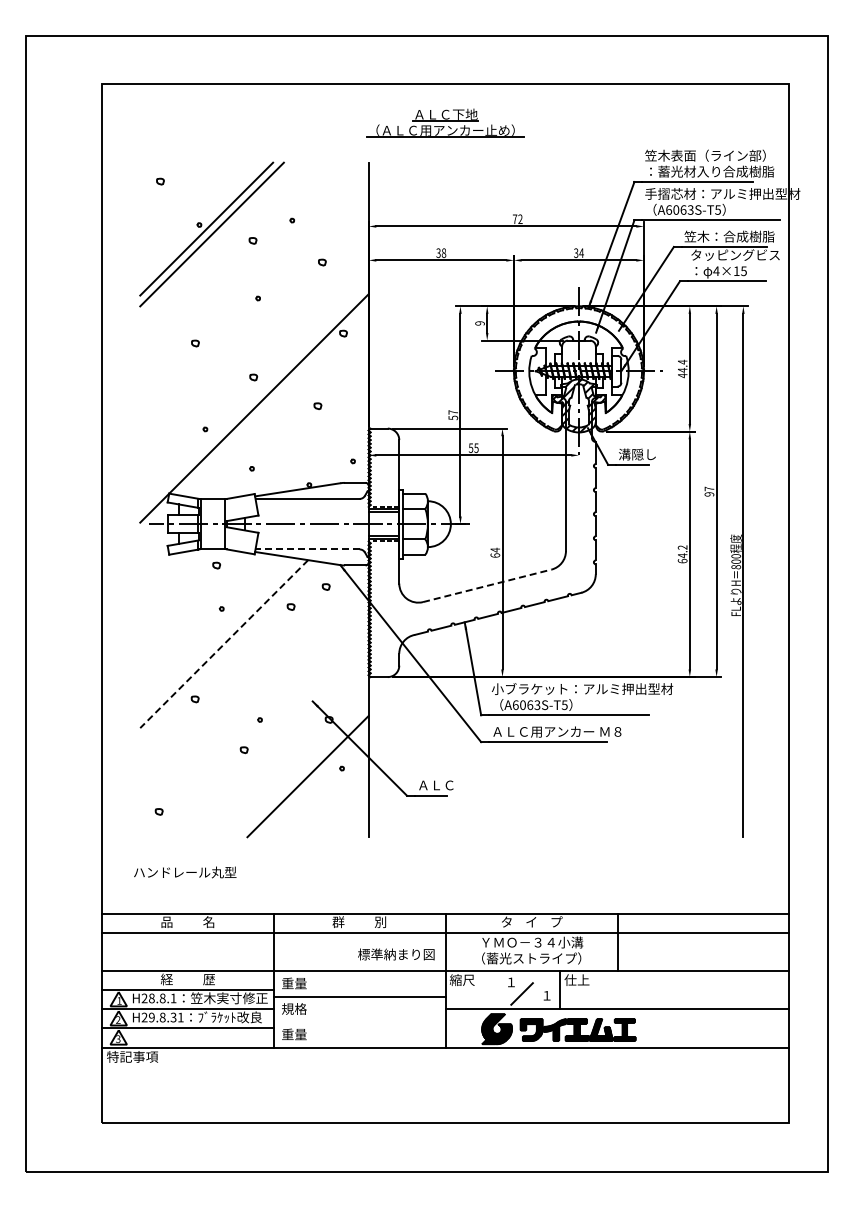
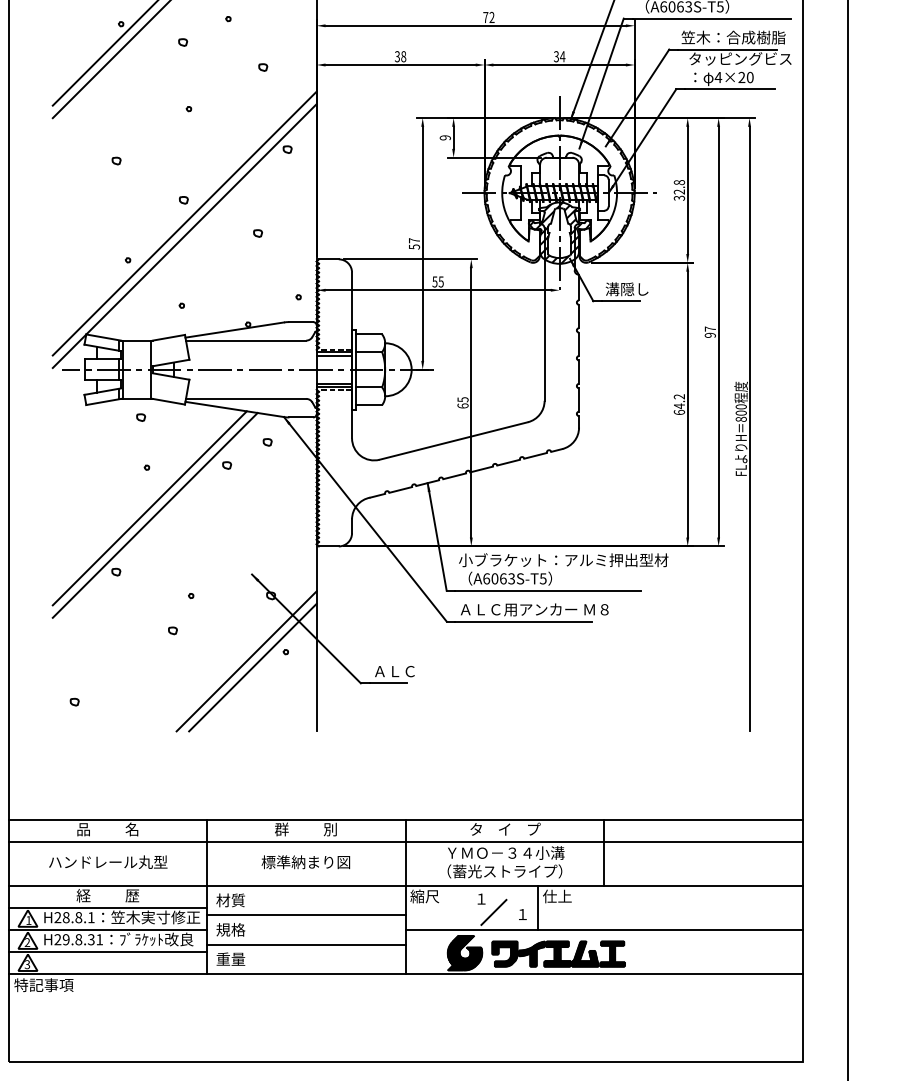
text: (739, 270) -> (745, 76), 4×15 -> 4×20
text: (682, 368) -> (679, 189), 44.4 -> 32.8
line: (254, 397) -> (184, 223), added
line: (307, 549) -> (246, 399), dashed -> solid
text: (495, 549) -> (463, 399), 64 -> 65
line: (487, 585) -> (453, 440), dashed -> solid
line: (224, 644) -> (150, 508), dashed -> solid
line: (228, 649) -> (154, 514), added
line: (313, 781) -> (252, 667), added
text: (185, 872) -> (108, 862), moved
text: (396, 954) -> (306, 862), moved
text: (293, 983) -> (229, 900), 重量 -> 材質
line: (359, 1022) -> (306, 945), added

